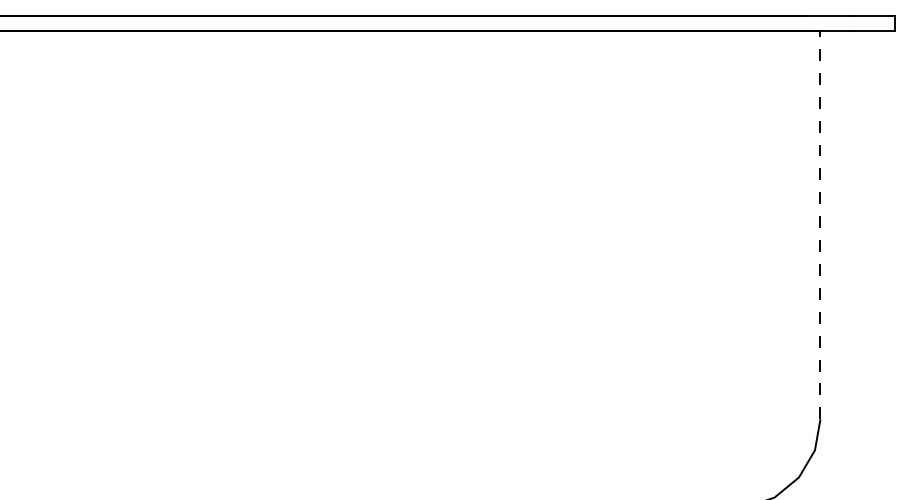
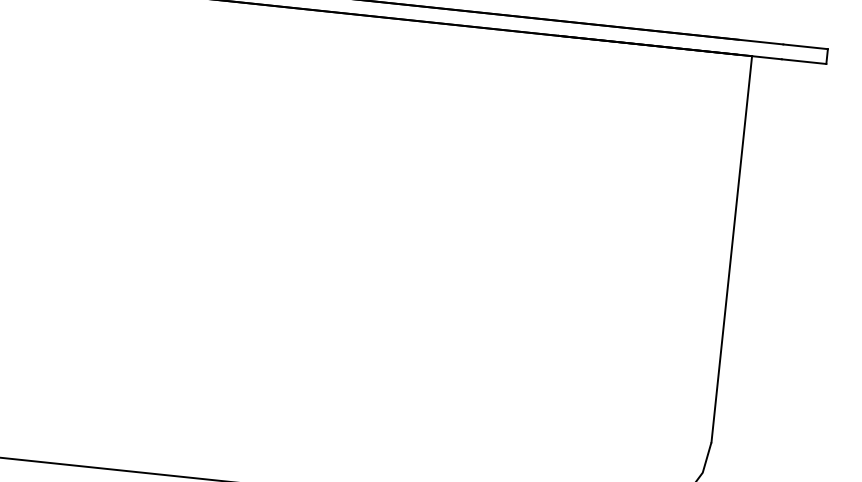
line: (820, 224) -> (731, 248), dashed -> solid

